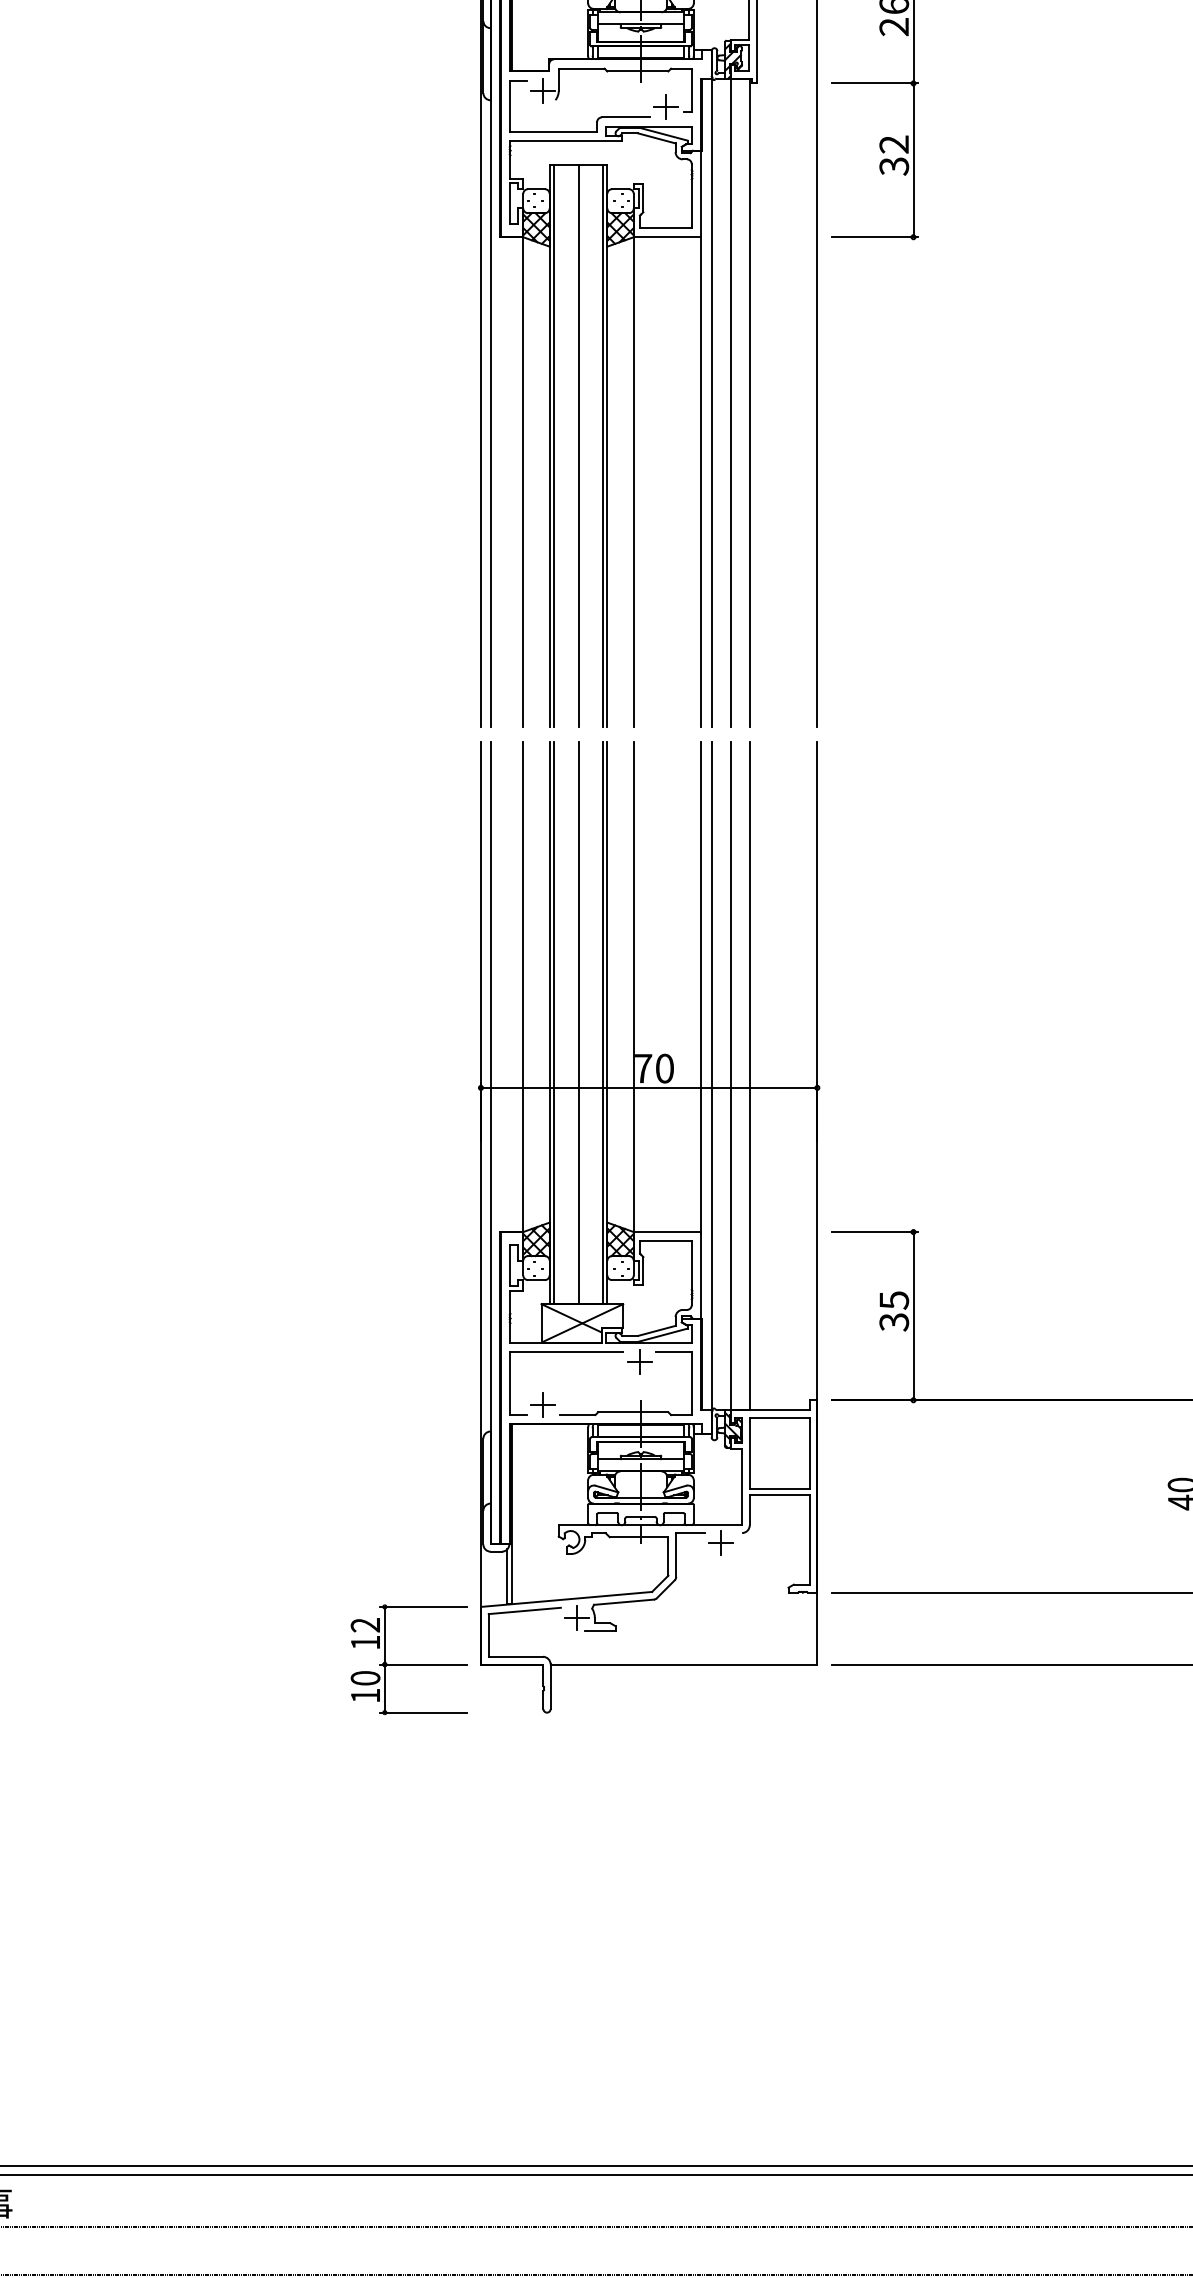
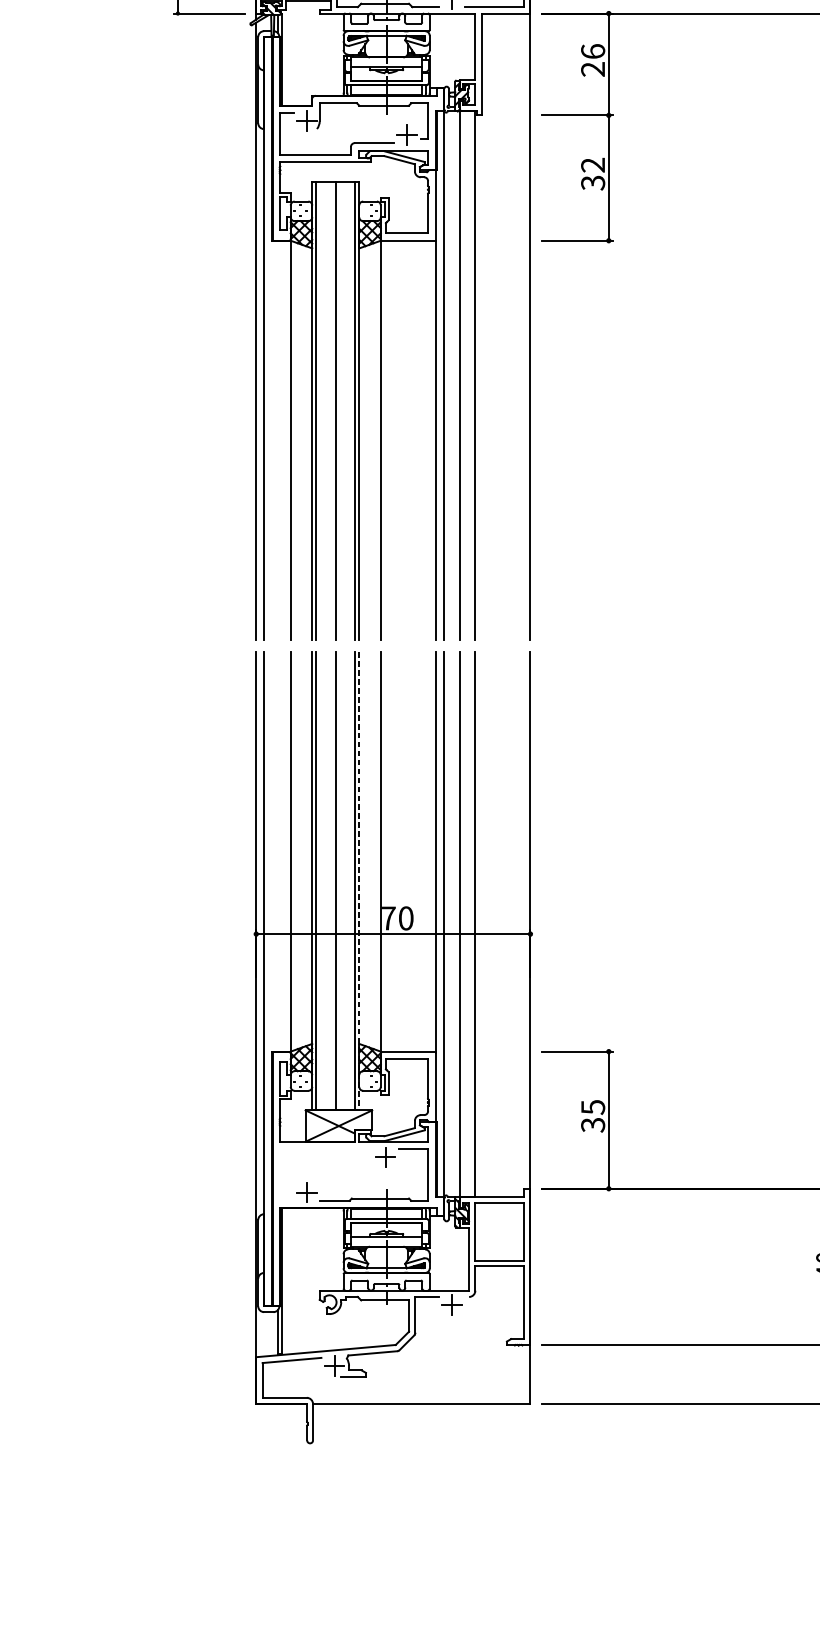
line: (607, 1023) -> (359, 881), solid -> dashed
part: (566, 1352) -> (325, 1149), removed
part: (408, 1659) -> (197, 1400), removed

